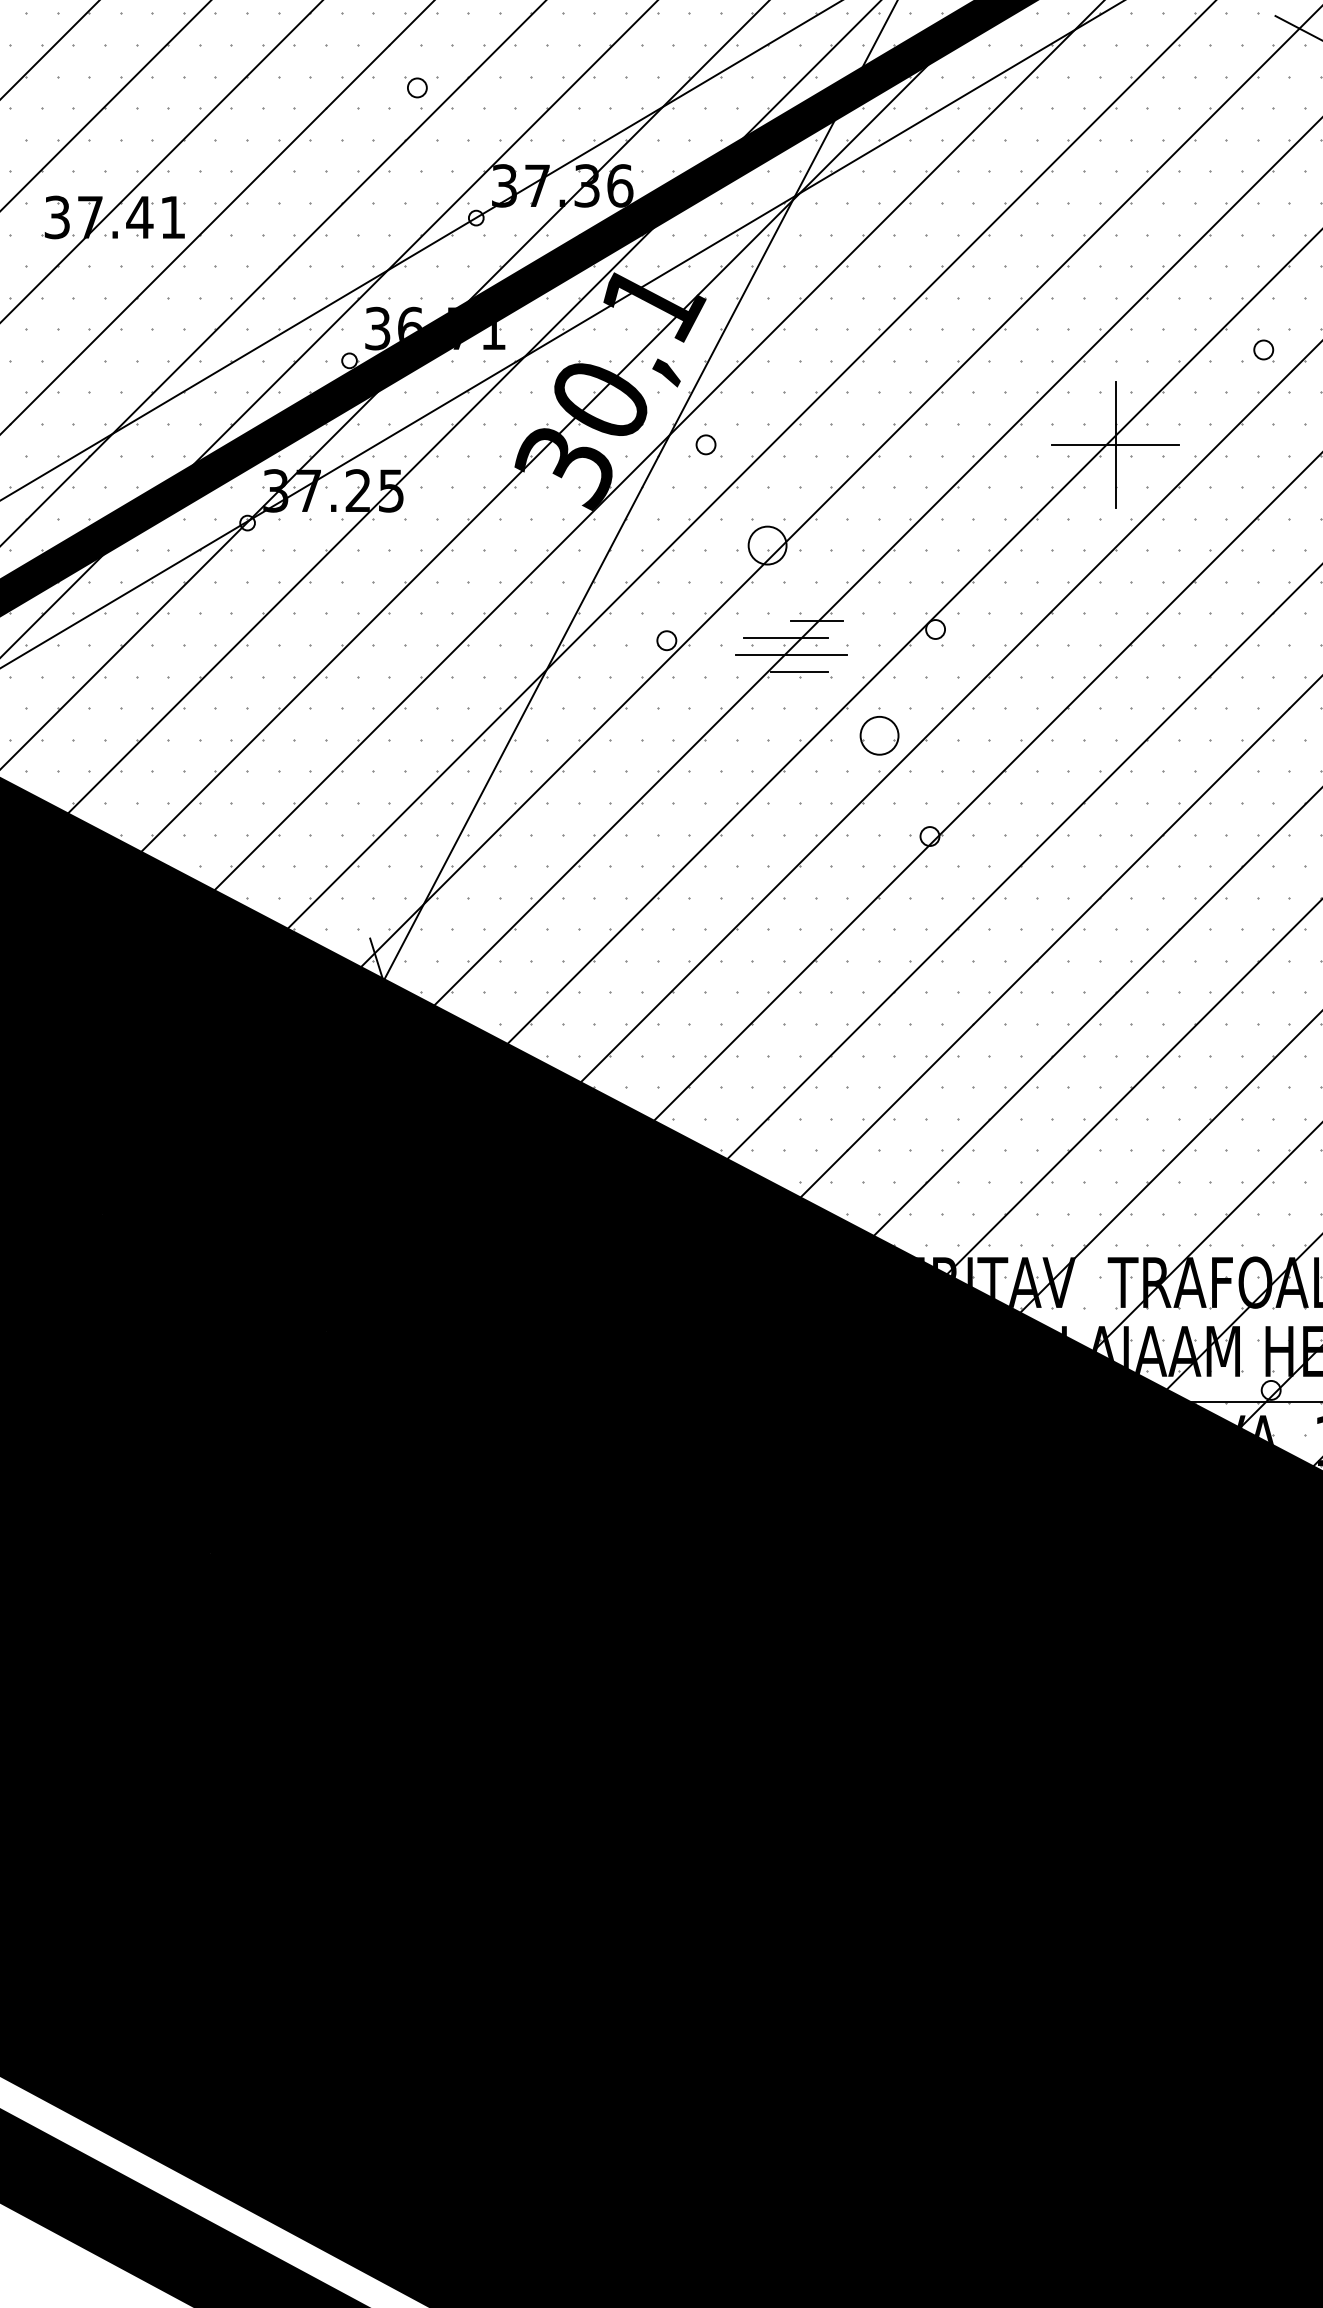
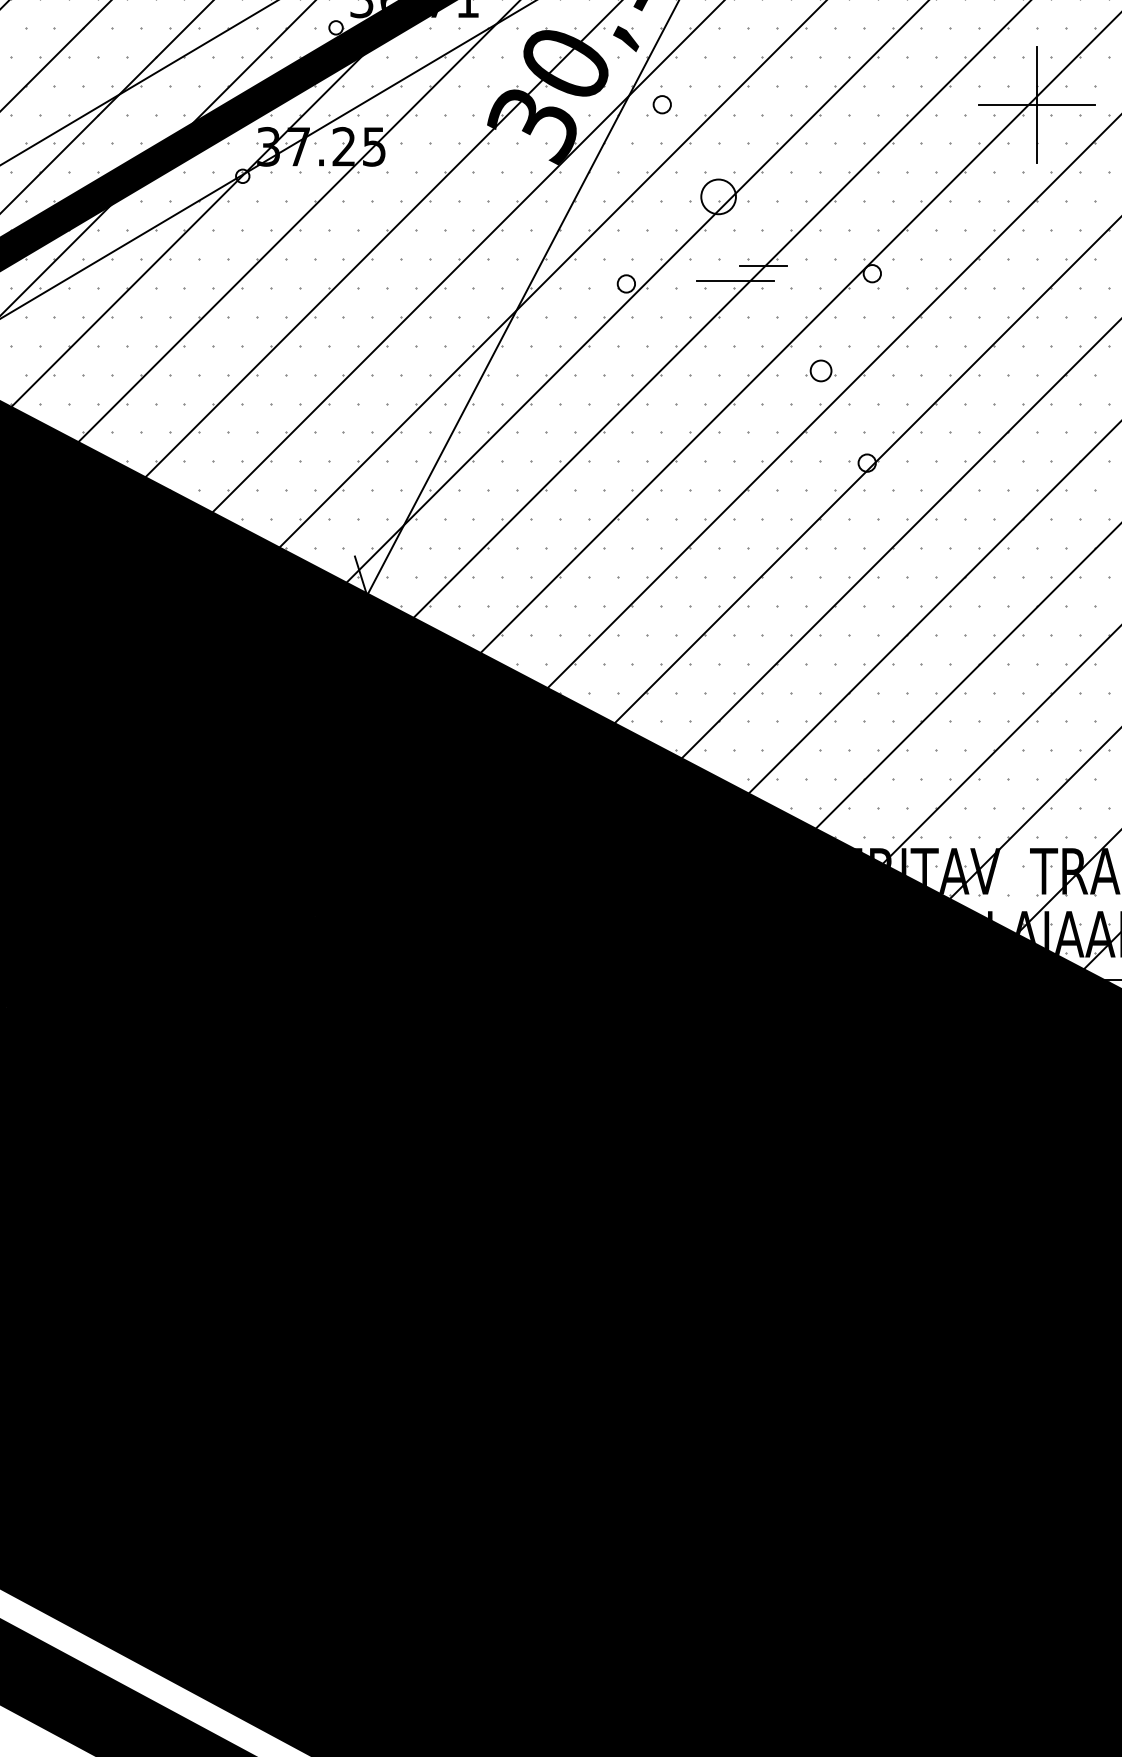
line: (791, 654) -> (740, 296), removed
line: (799, 671) -> (747, 312), removed
circle: (879, 735) -> (821, 370), size x0.6

